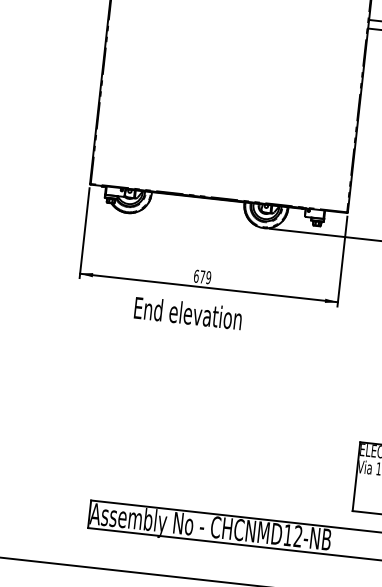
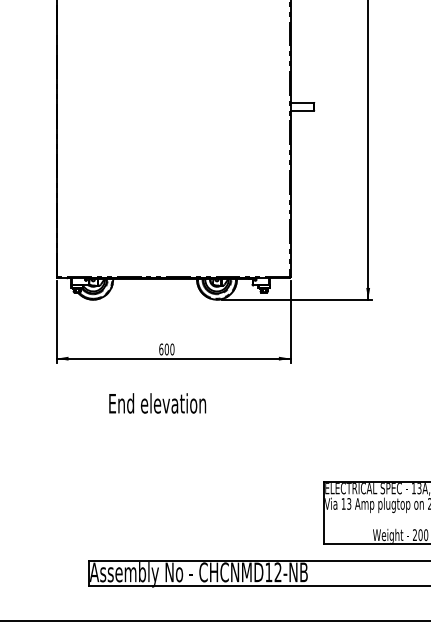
text: (205, 277) -> (169, 349), 679 -> 600
text: (188, 313) -> (157, 403), moved

